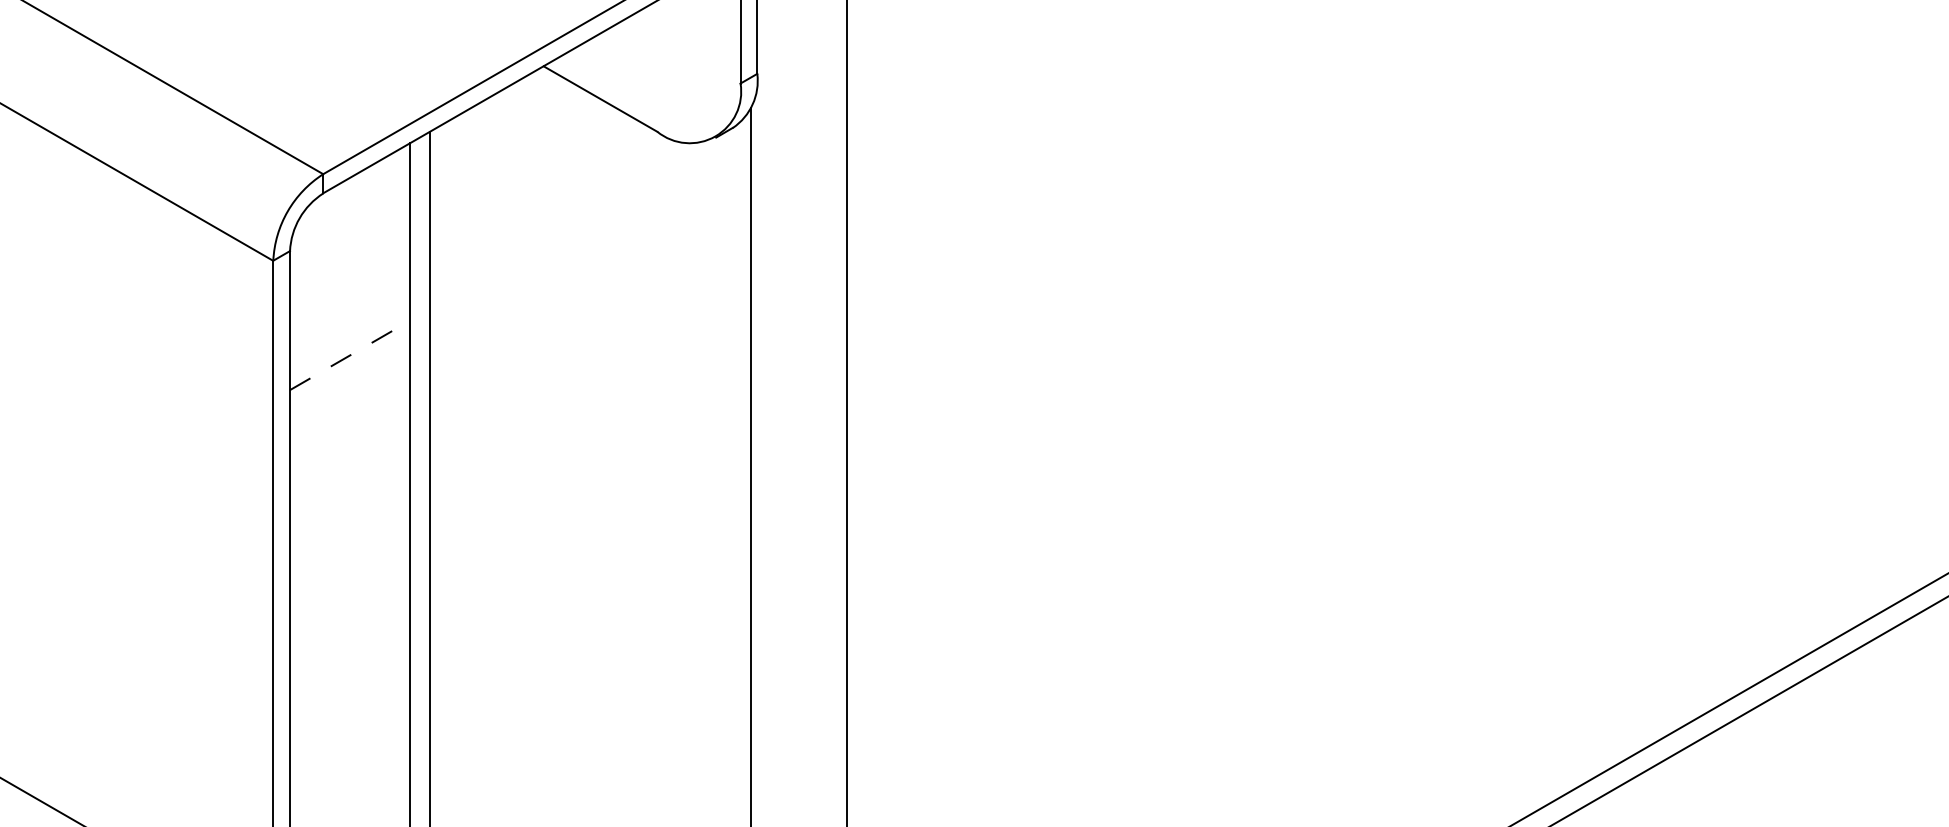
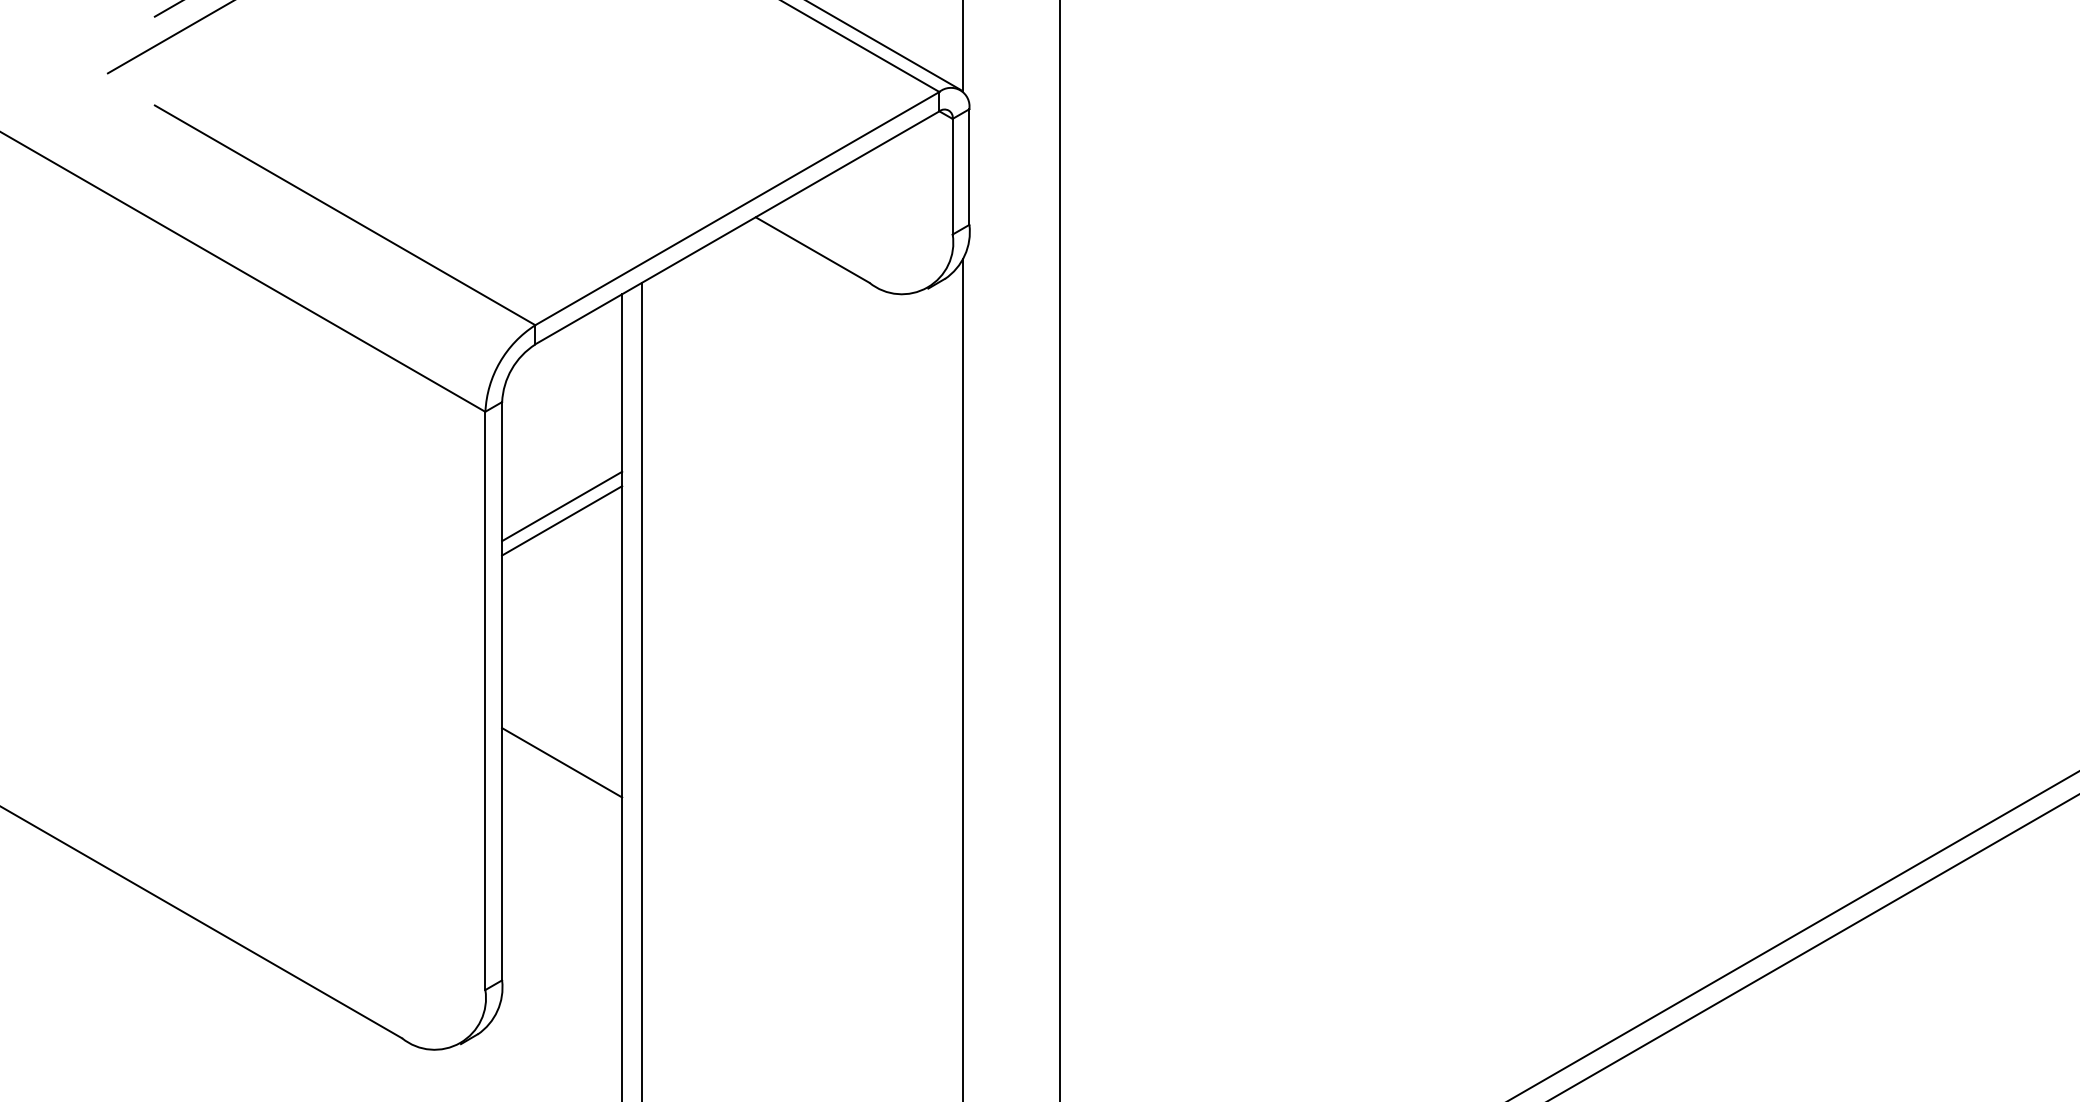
line: (350, 355) -> (562, 506), dashed -> solid
line: (350, 369) -> (562, 520), added
line: (350, 611) -> (562, 762), added

